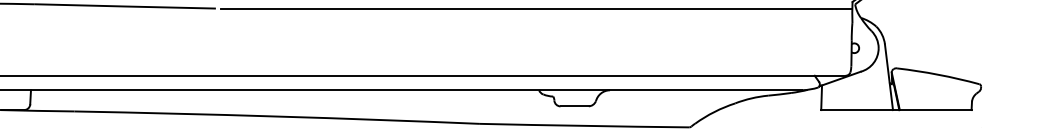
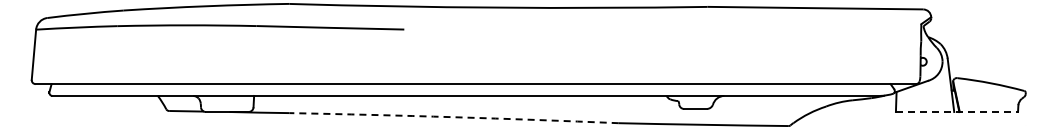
line: (536, 8) -> (664, 29), removed
line: (897, 110) -> (957, 112), solid -> dashed
arc: (277, 116) -> (454, 117), solid -> dashed

